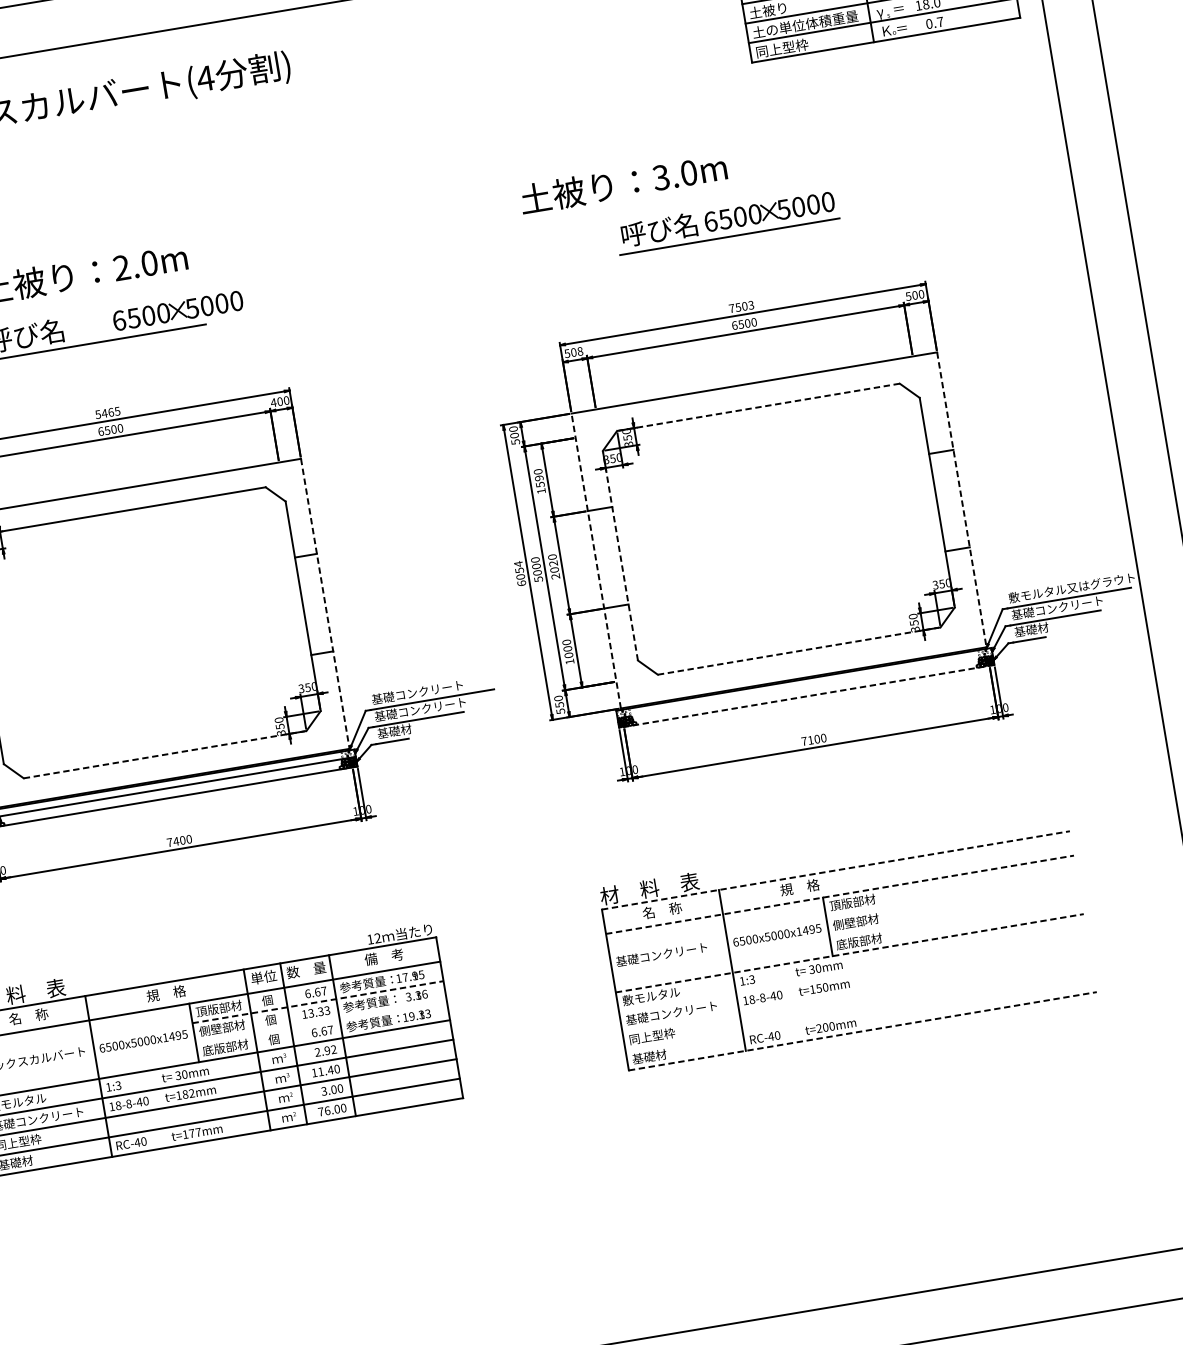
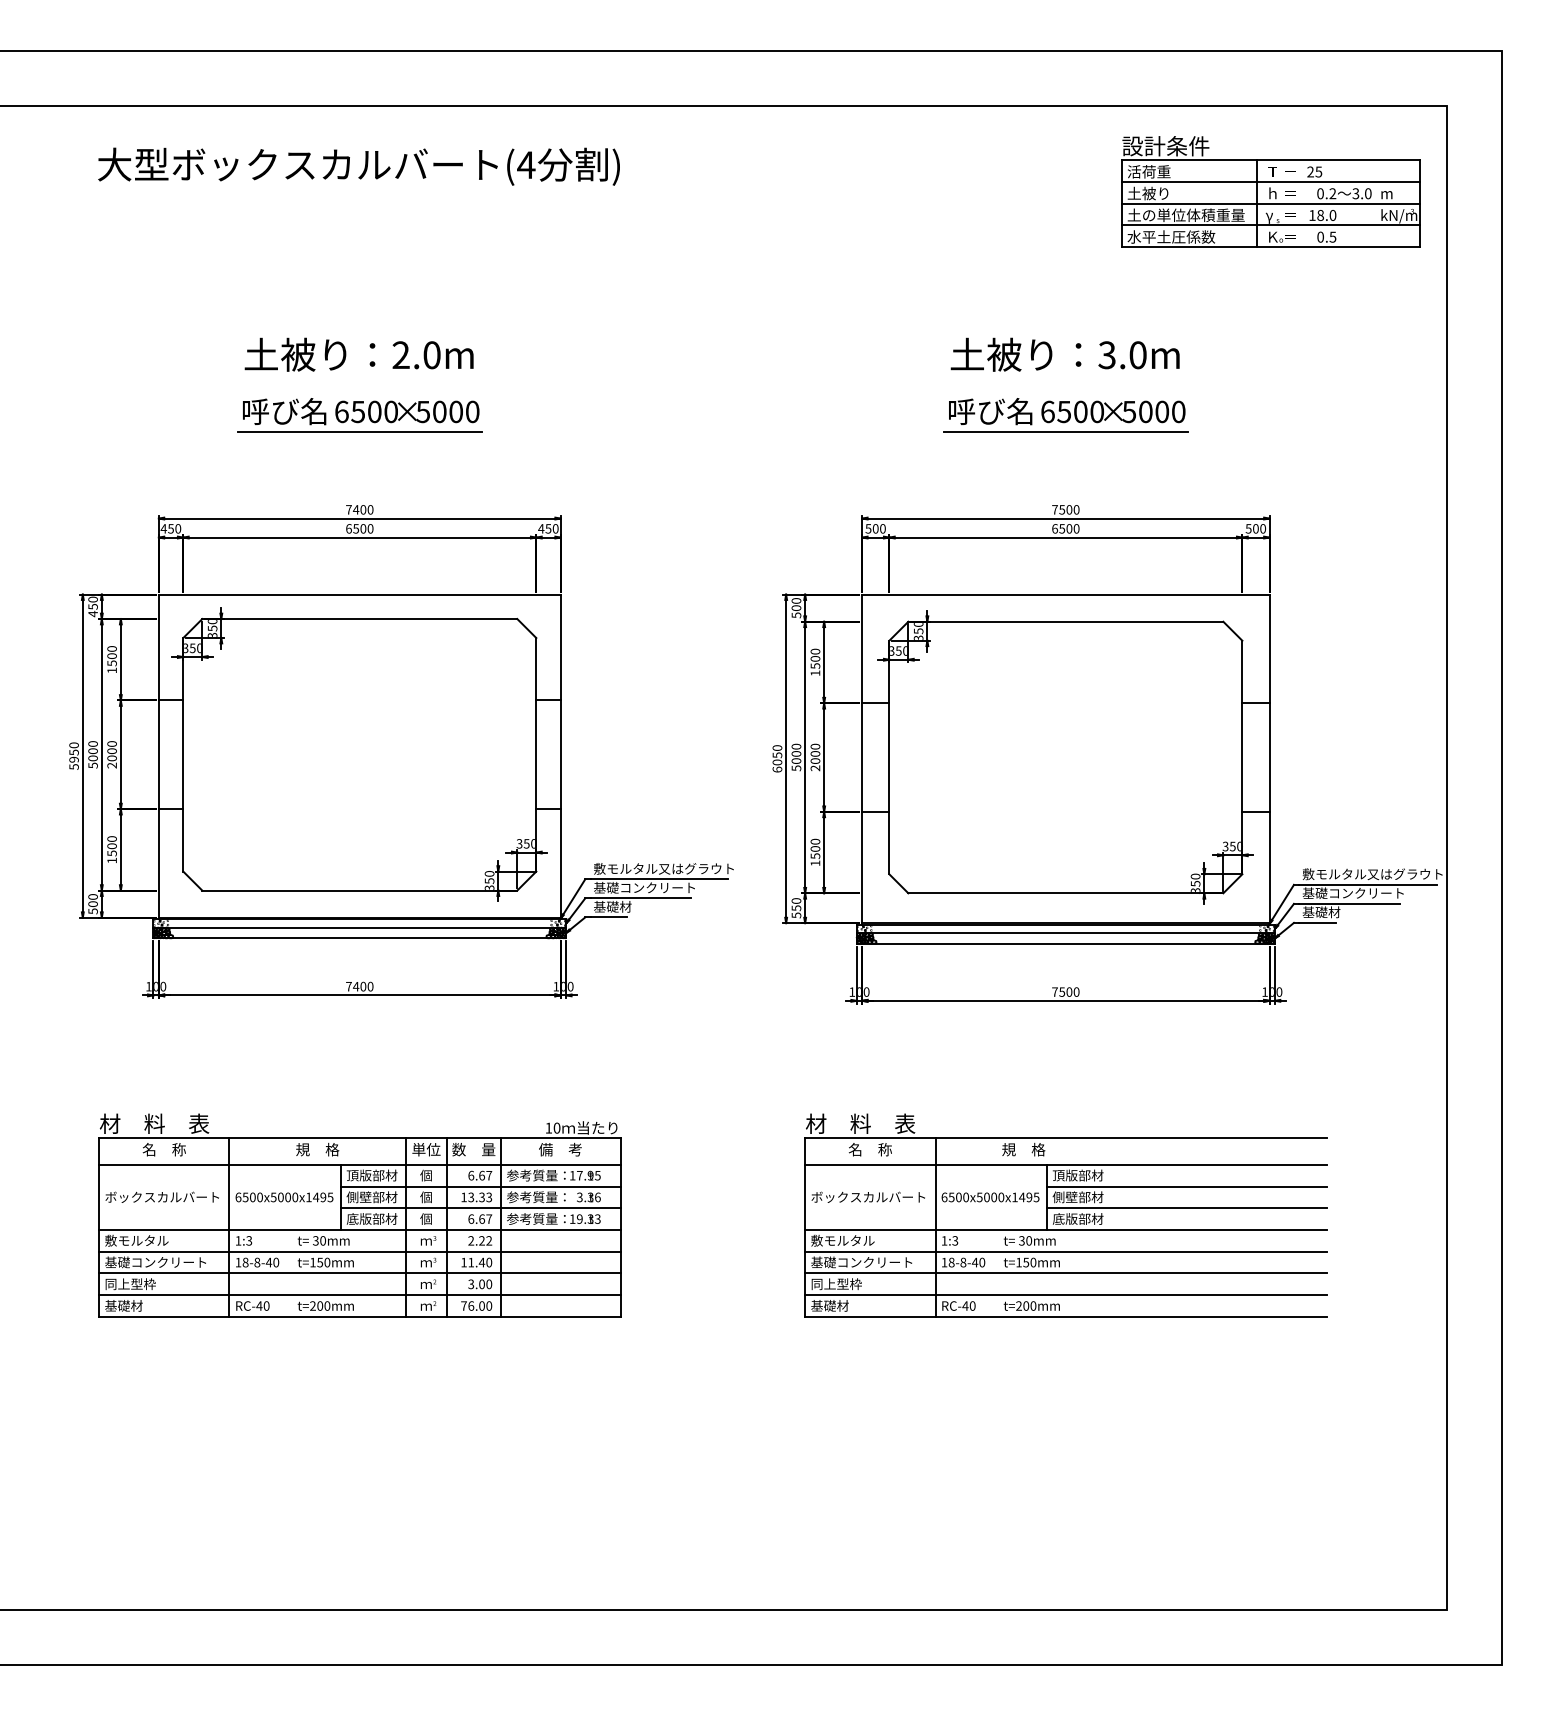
text: (939, 21) -> (1332, 236), 0.7 -> 0.5
text: (795, 45) -> (1171, 236), 同上型枠 -> 水平土圧係数
text: (622, 183) -> (1064, 354), moved
text: (751, 305) -> (1076, 509), 7503 -> 7500
text: (178, 310) -> (407, 411), moved
text: (579, 351) -> (882, 528), 508 -> 500
text: (280, 401) -> (548, 528), 400 -> 450
line: (758, 407) -> (1065, 621), dashed -> solid
text: (107, 412) -> (359, 509), 5465 -> 7400
text: (539, 477) -> (815, 658), 1590 -> 1500
line: (961, 500) -> (1269, 759), dashed -> solid
line: (620, 555) -> (889, 757), dashed -> solid
line: (596, 560) -> (862, 758), dashed -> solid
text: (553, 563) -> (815, 753), 2020 -> 2000
text: (518, 564) -> (777, 748), 6054 -> 6050
line: (325, 604) -> (560, 756), dashed -> solid
line: (798, 651) -> (1065, 893), dashed -> solid
text: (569, 655) -> (815, 856), 1000 -> 1500
line: (804, 686) -> (1065, 932), added
text: (434, 689) -> (663, 868), 基礎コンクリート -> 敷モルタル又はグラウト
line: (806, 696) -> (1065, 943), dashed -> solid
text: (810, 739) -> (1062, 991), 7100 -> 7500
line: (164, 754) -> (359, 890), dashed -> solid
line: (835, 870) -> (1065, 1137), dashed -> solid
line: (839, 894) -> (1065, 1164), dashed -> solid
line: (951, 896) -> (1186, 1186), added
line: (954, 915) -> (1186, 1208), added
text: (377, 937) -> (556, 1127), 12 -> 10
text: (666, 952) -> (867, 1196), 基礎コンクリート -> ボックスカルバート
line: (849, 953) -> (1065, 1230), dashed -> solid
line: (852, 972) -> (1065, 1251), added
line: (856, 992) -> (1065, 1273), added
line: (317, 1002) -> (480, 1186), dashed -> solid
line: (859, 1012) -> (1065, 1295), added
line: (321, 1021) -> (480, 1208), added
line: (862, 1030) -> (1065, 1316), dashed -> solid
text: (326, 1050) -> (481, 1240), 2.92 -> 2.22
text: (188, 1093) -> (323, 1262), t=182mm -> t=150mm
text: (192, 1132) -> (320, 1305), t=177mm -> t=200mm

